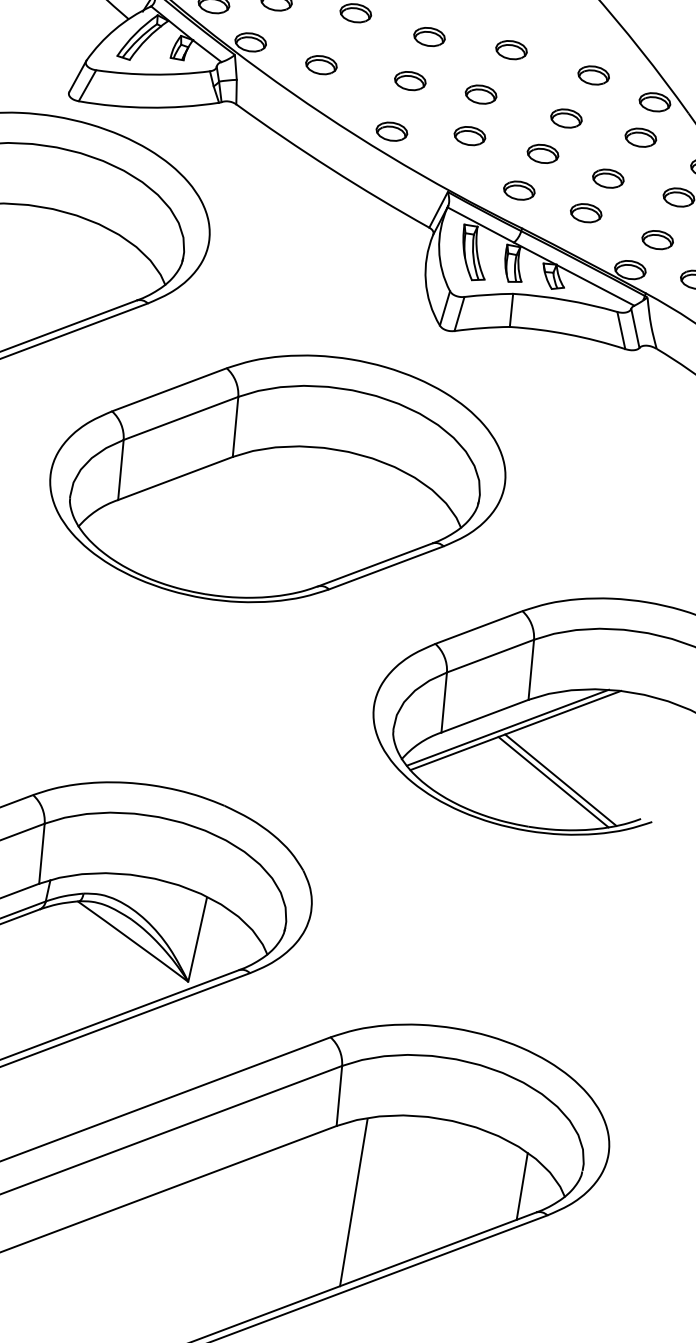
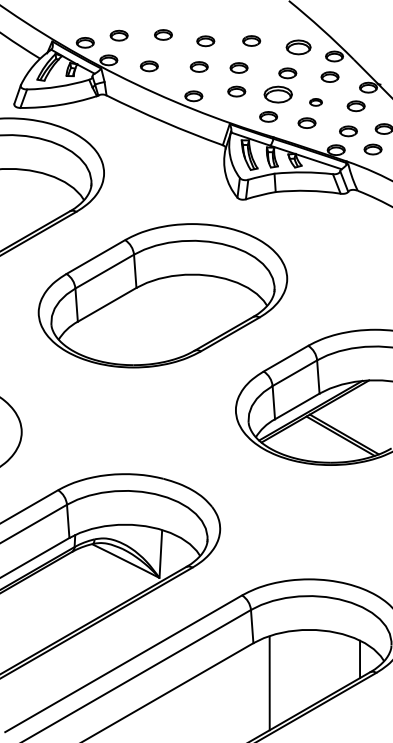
part: (593, 75) -> (298, 47), size x1.4
part: (541, 153) -> (277, 94), size x1.6
part: (607, 178) -> (315, 102), size x0.7

